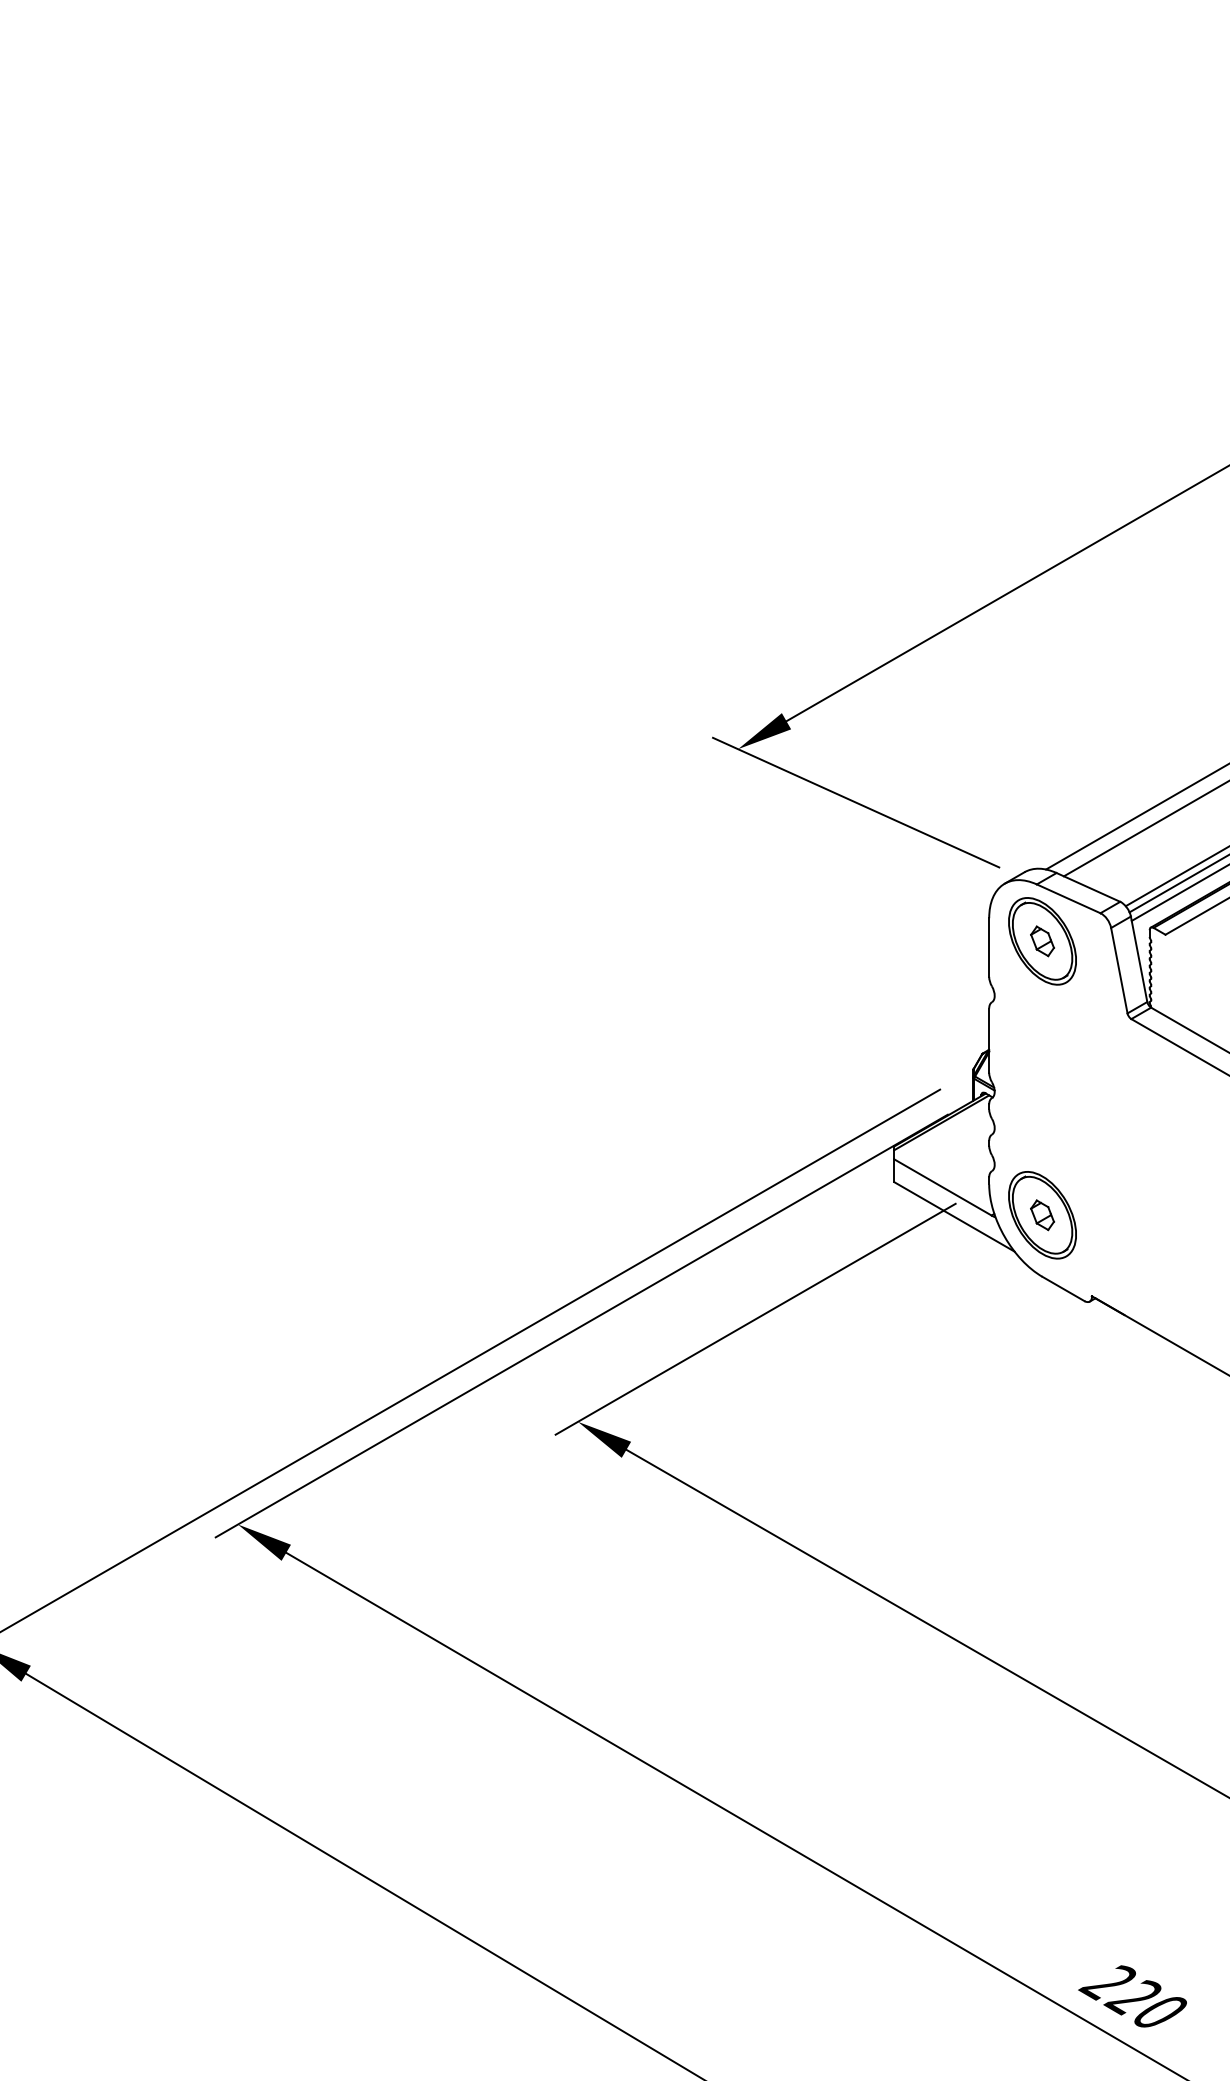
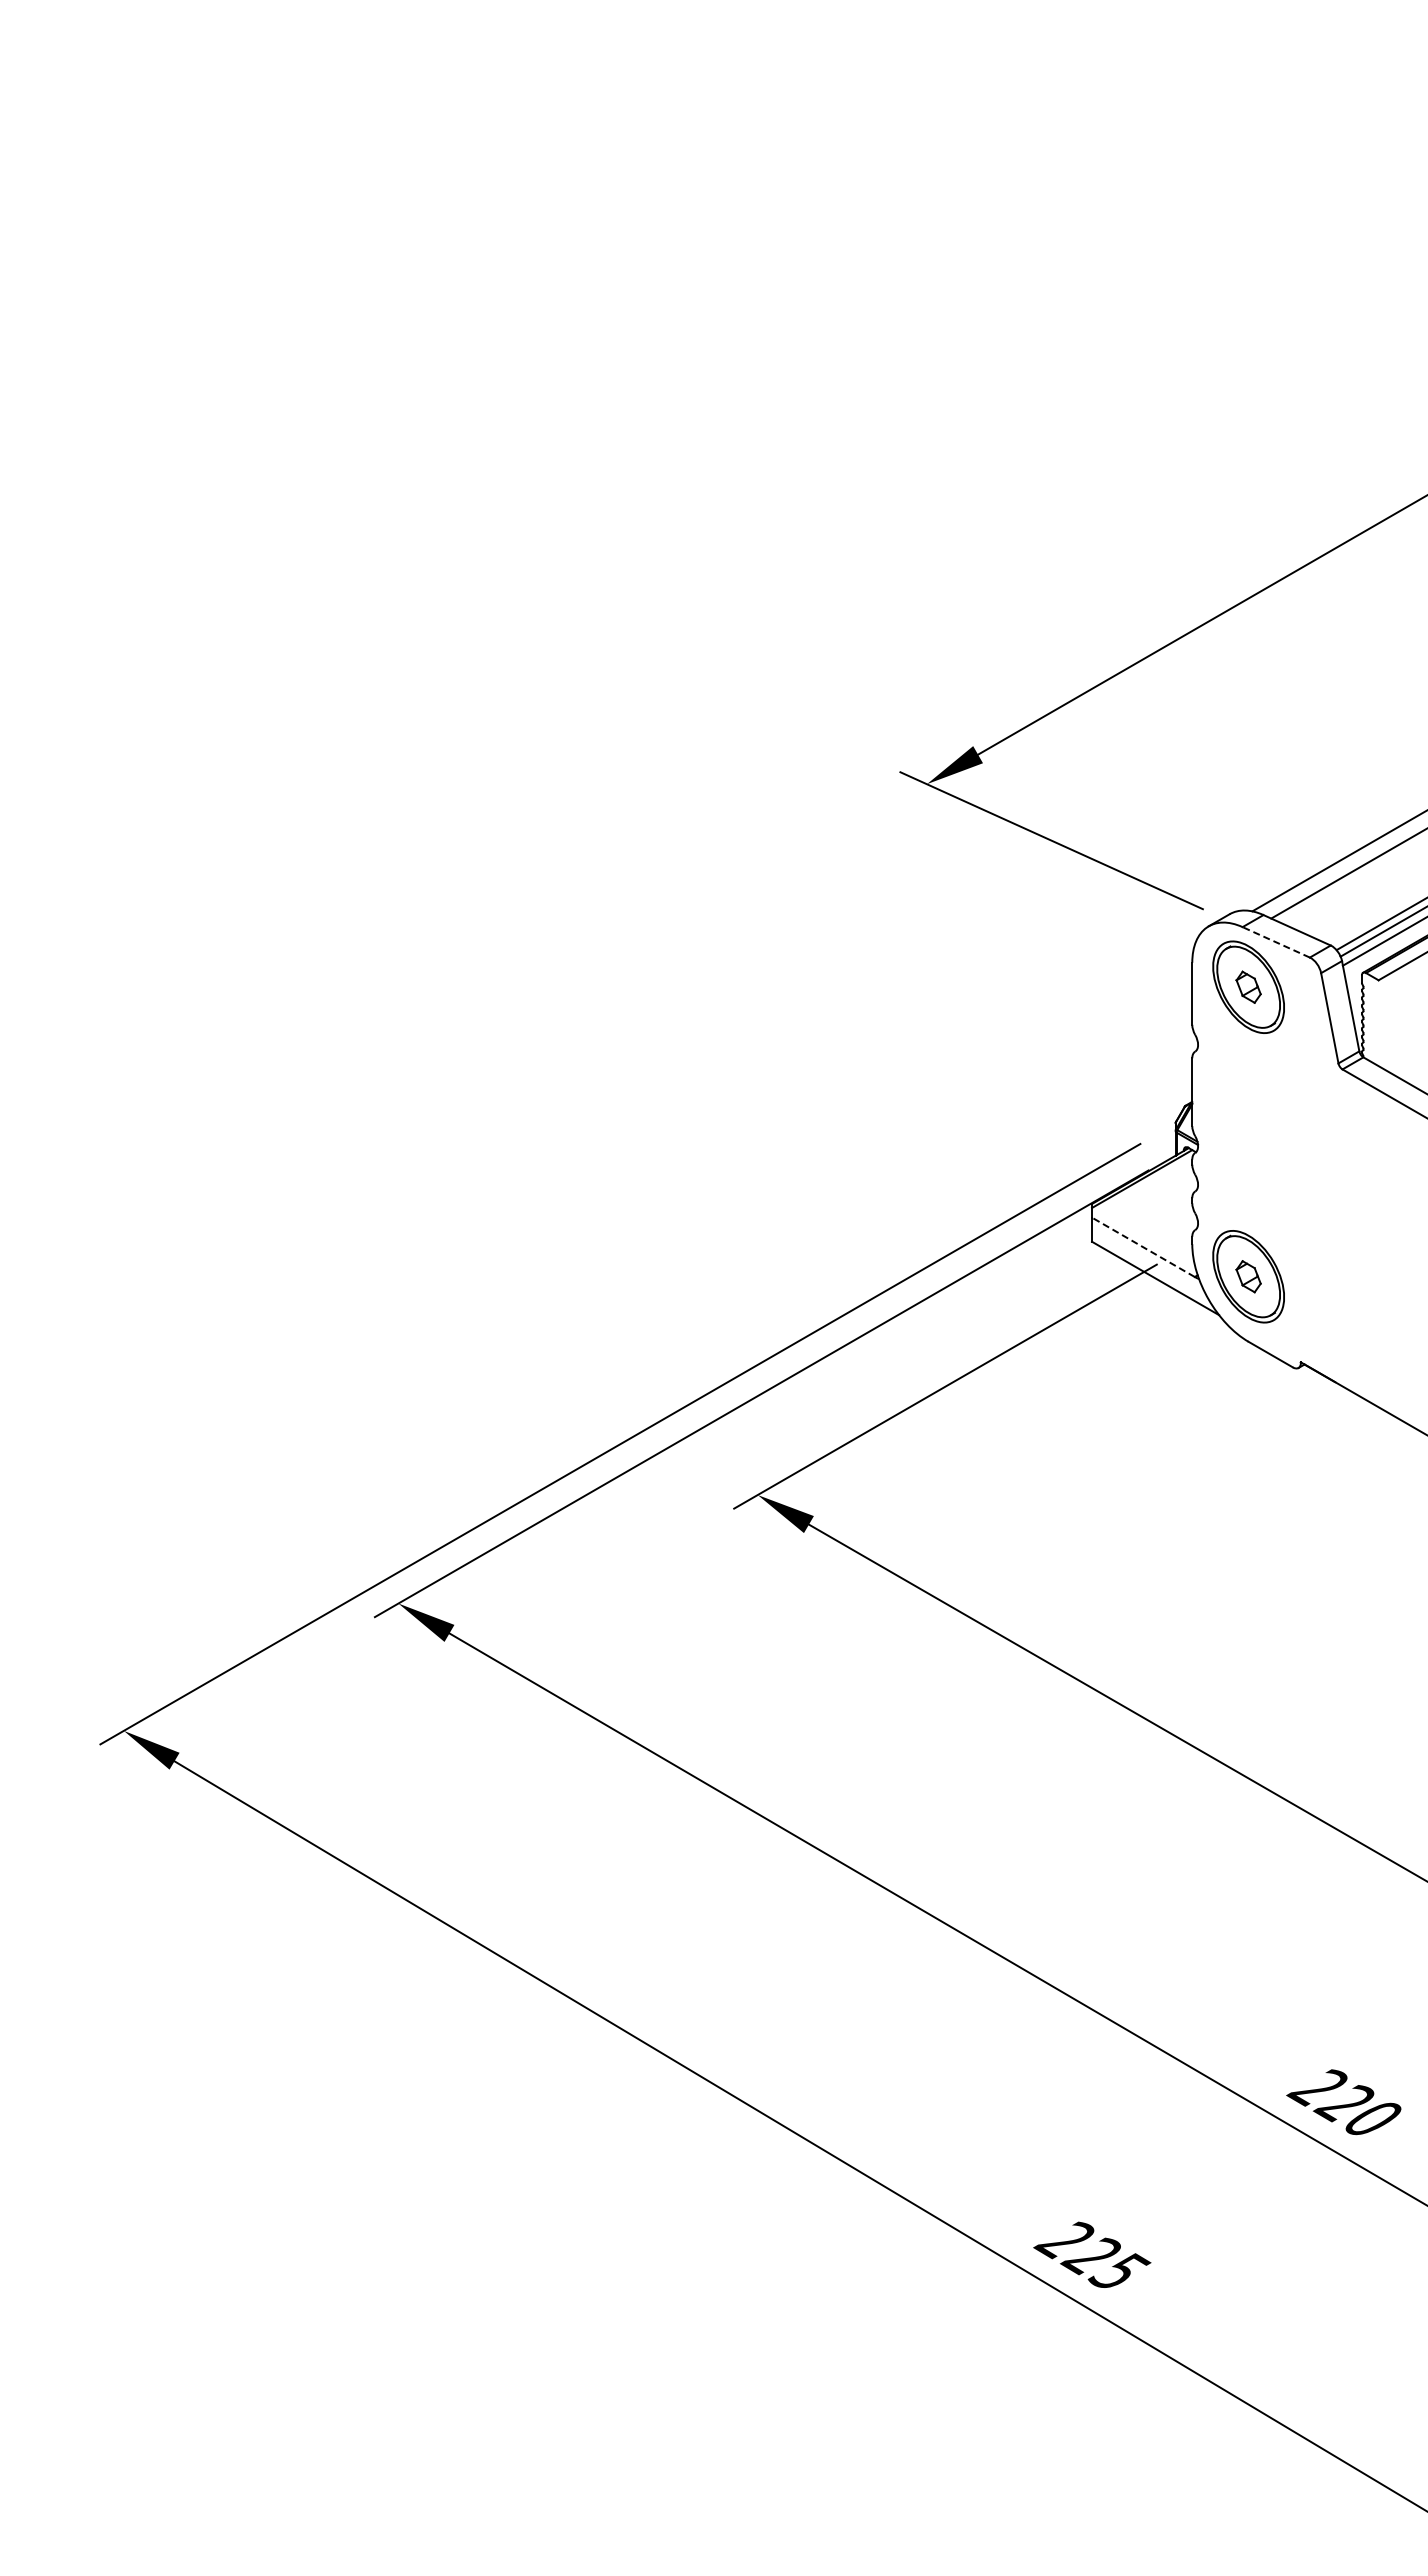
line: (1068, 898) -> (1276, 942), solid -> dashed
line: (942, 1187) -> (1142, 1247), solid -> dashed

